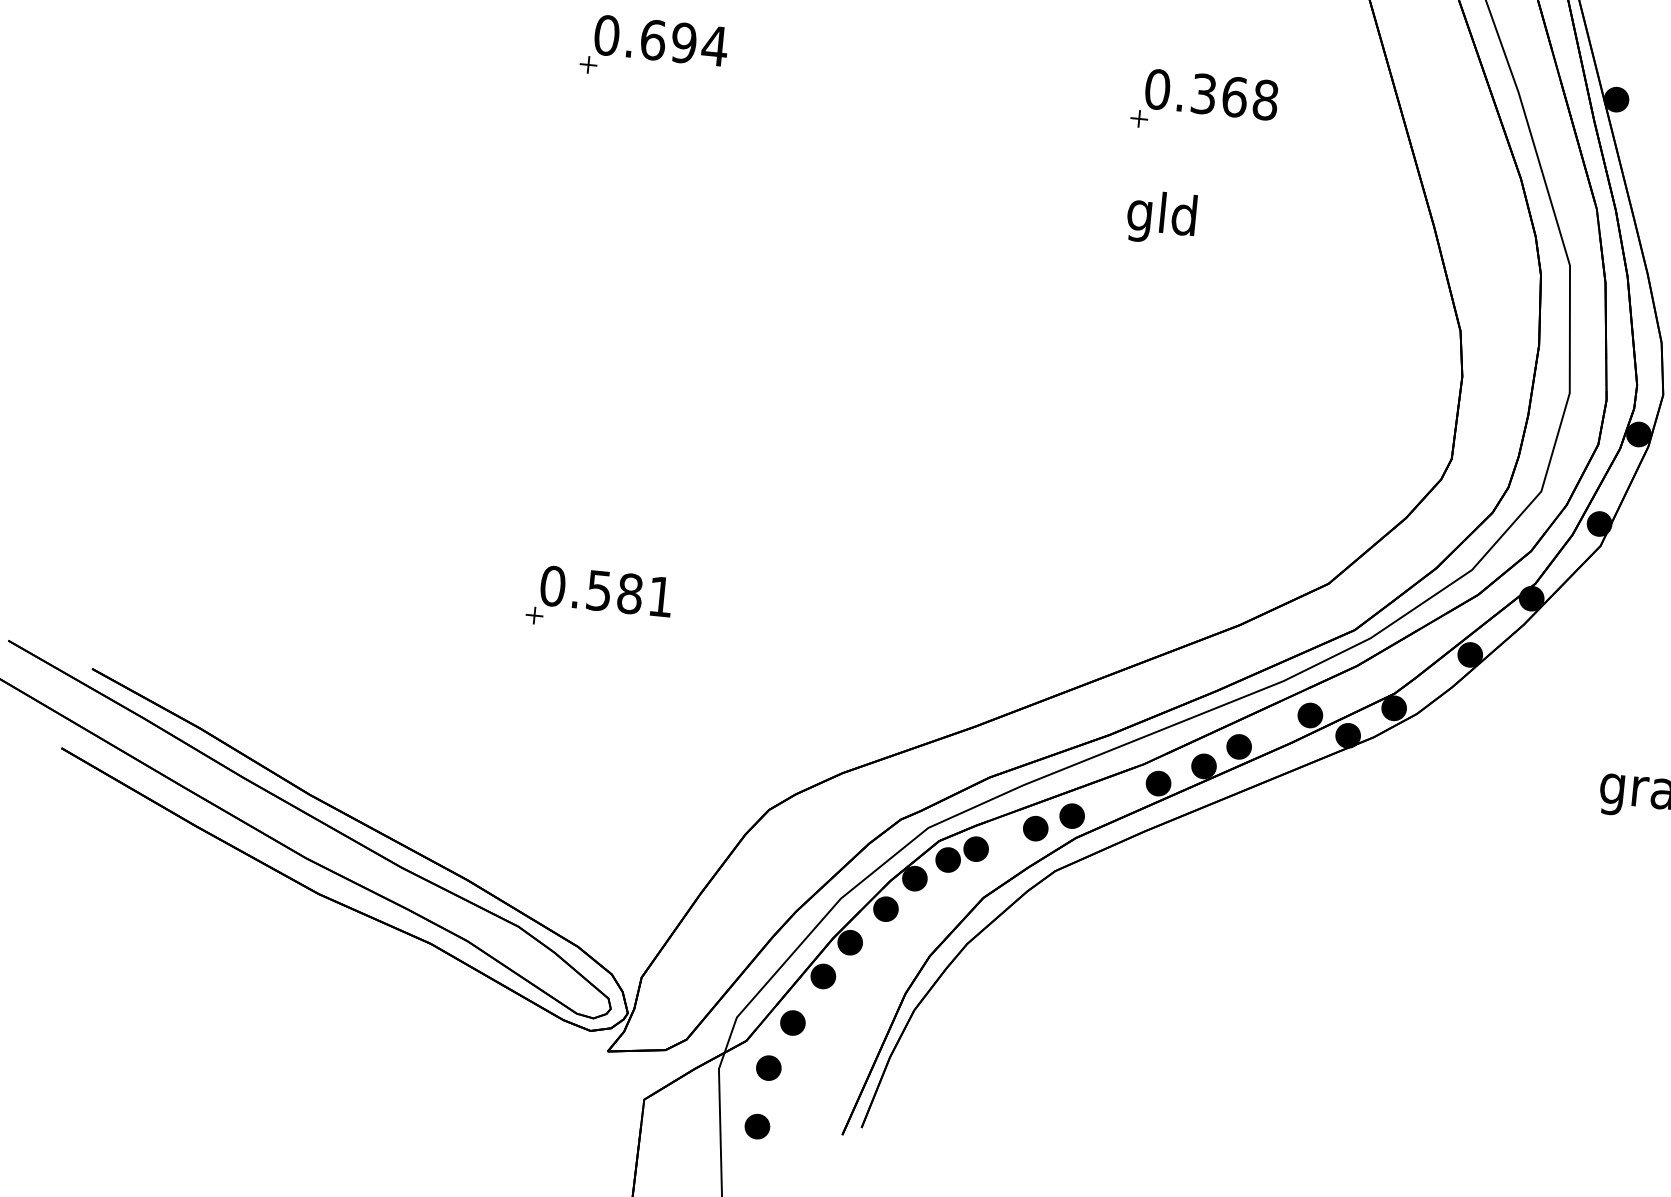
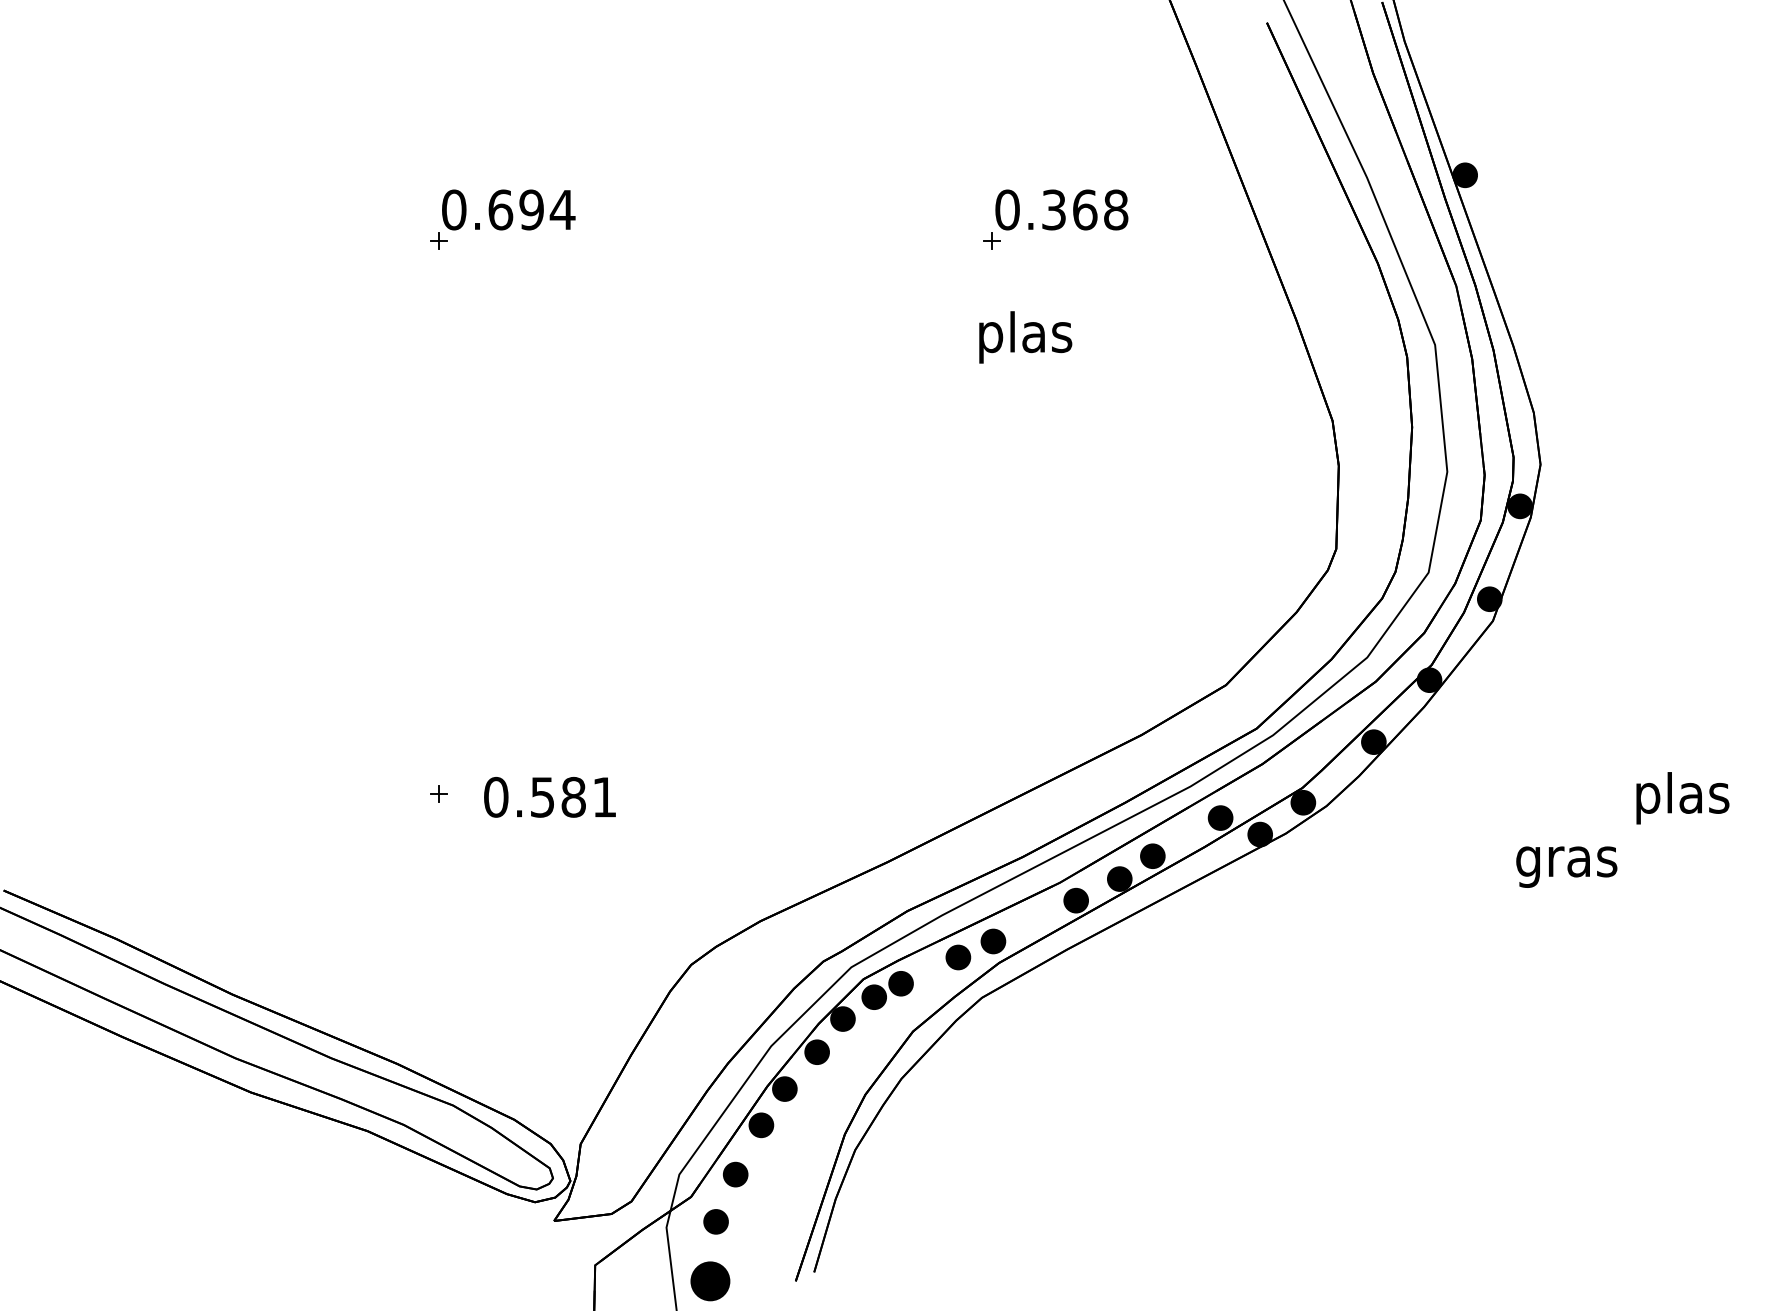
text: (1163, 218) -> (1025, 337), gld -> plas
text: (605, 591) -> (549, 797), moved
part: (757, 1125) -> (710, 1280), size x1.6

